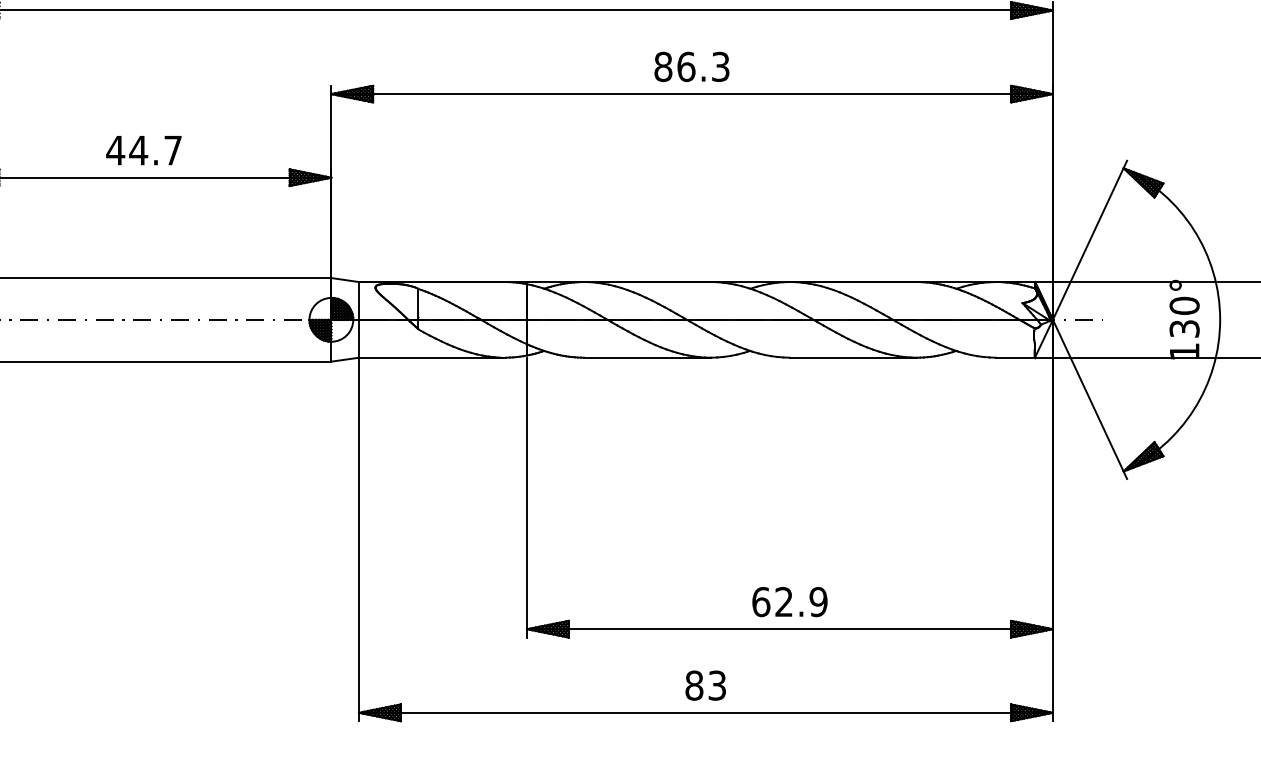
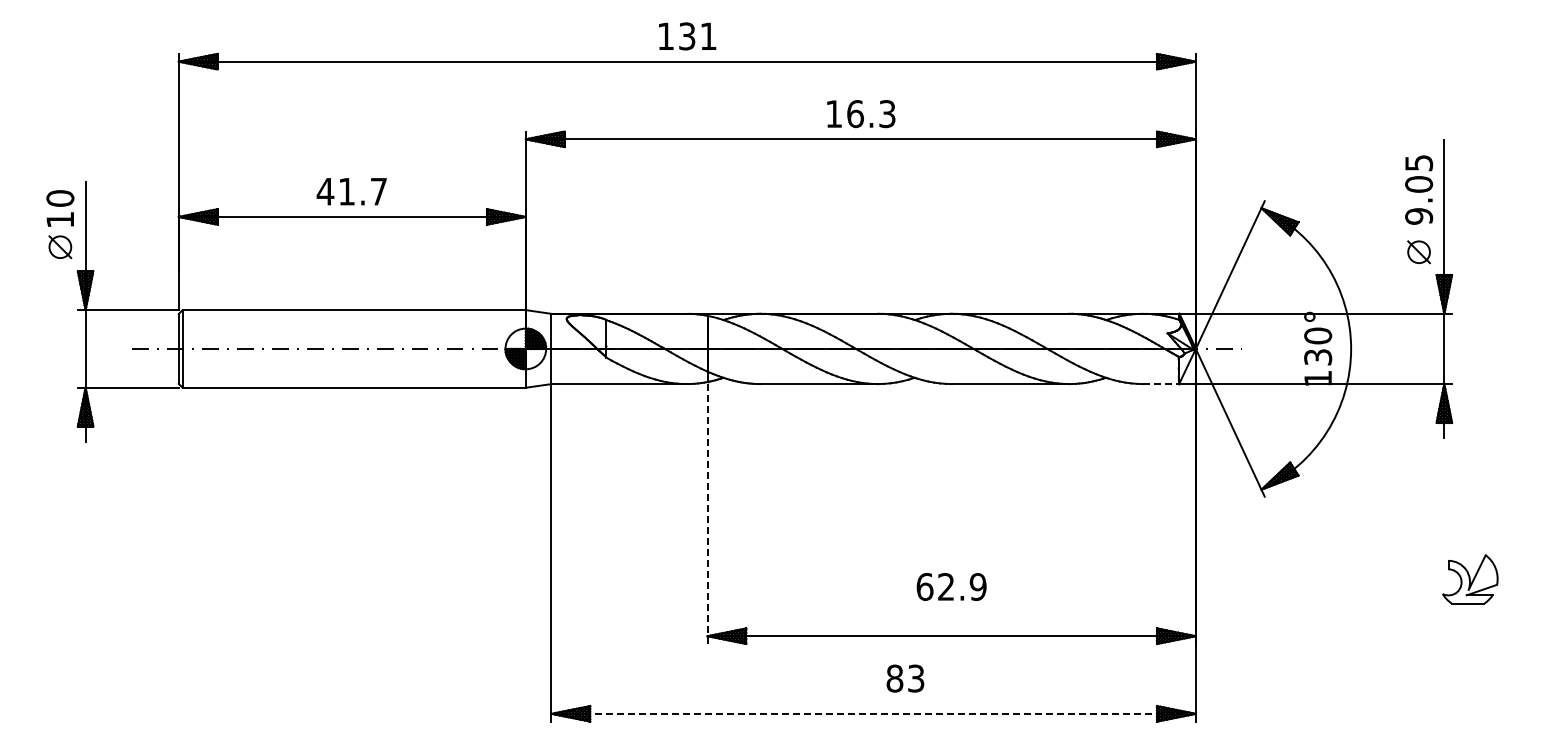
text: (662, 67) -> (833, 114), 86.3 -> 16.3
text: (138, 150) -> (346, 191), 44.7 -> 41.7
line: (1015, 358) -> (1161, 384), solid -> dashed
line: (527, 498) -> (707, 514), solid -> dashed
text: (789, 601) -> (951, 586), moved
text: (705, 685) -> (905, 678), moved
line: (706, 712) -> (874, 713), solid -> dashed

